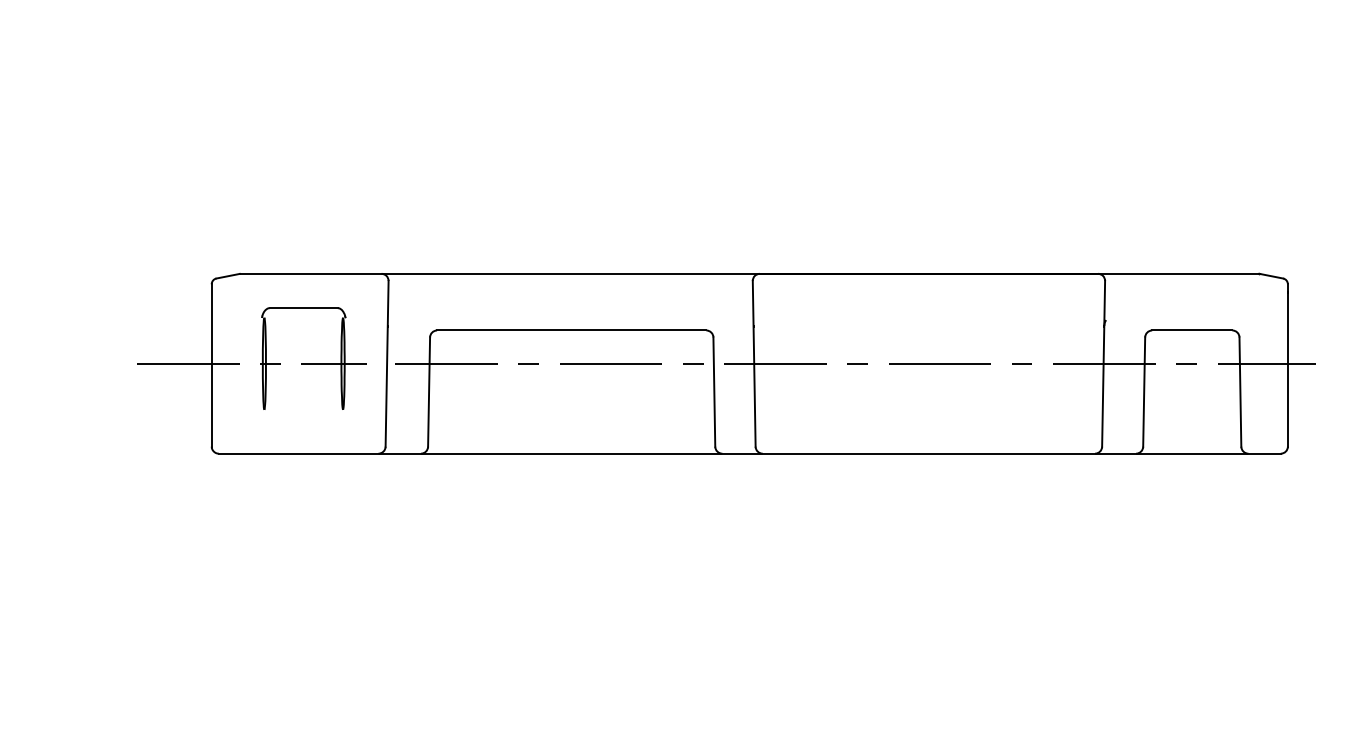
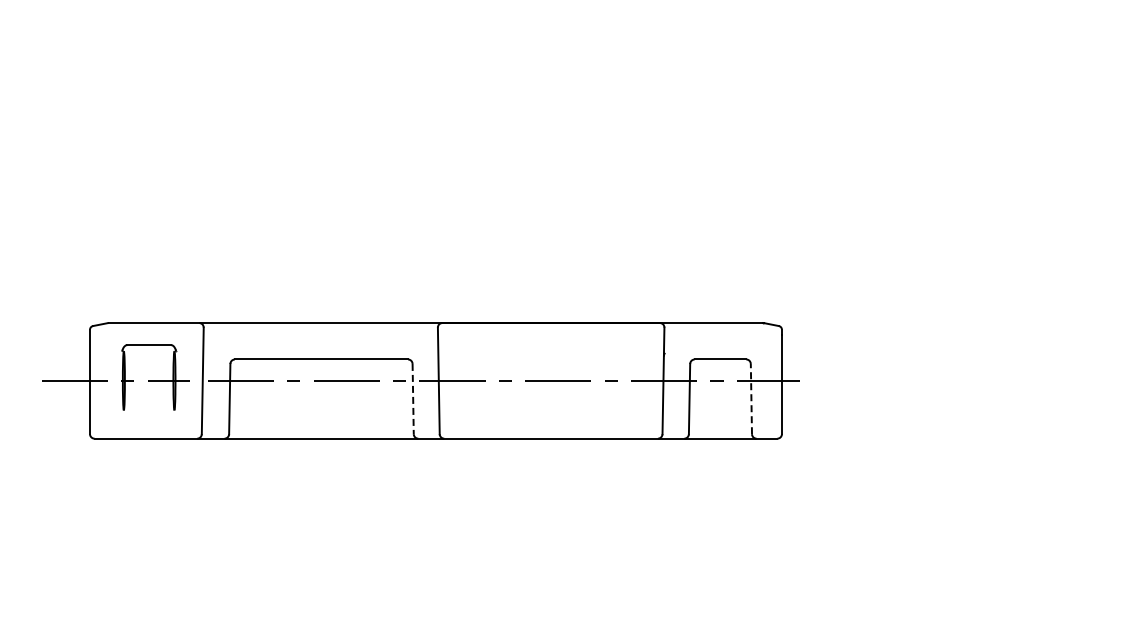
line: (1240, 391) -> (751, 398), solid -> dashed
line: (714, 392) -> (413, 399), solid -> dashed

